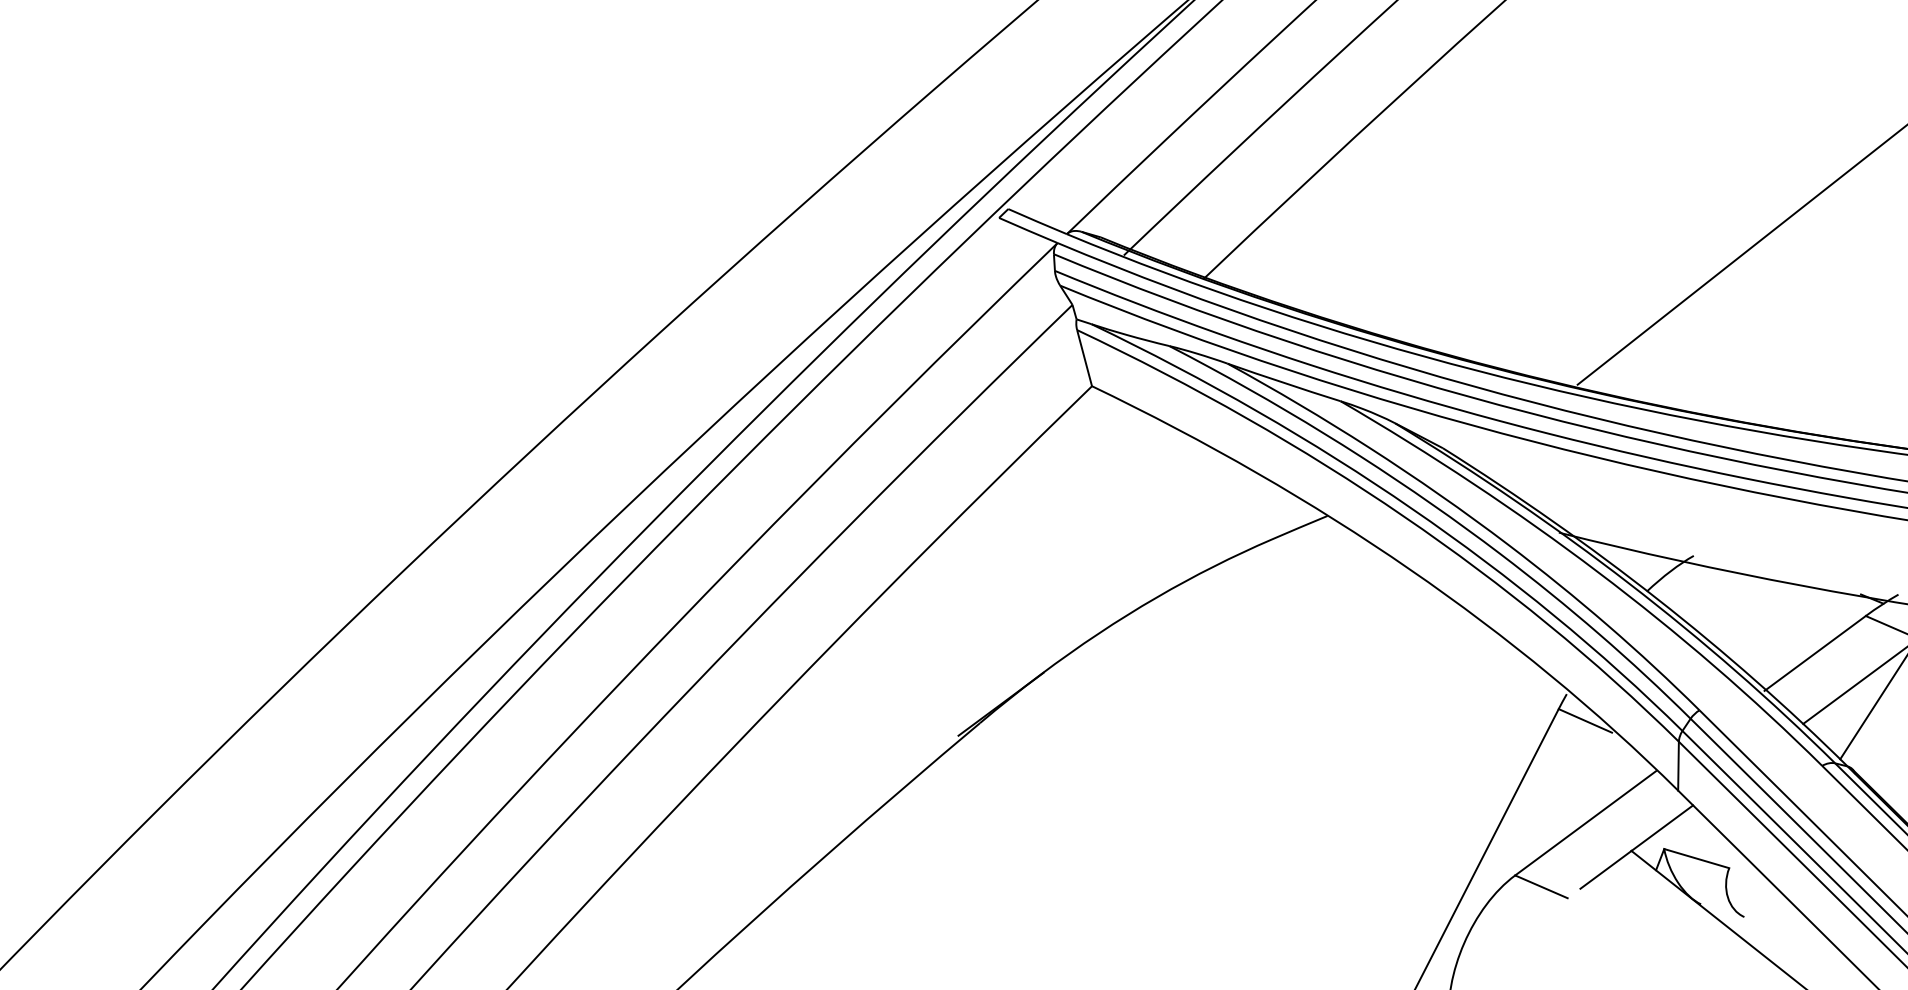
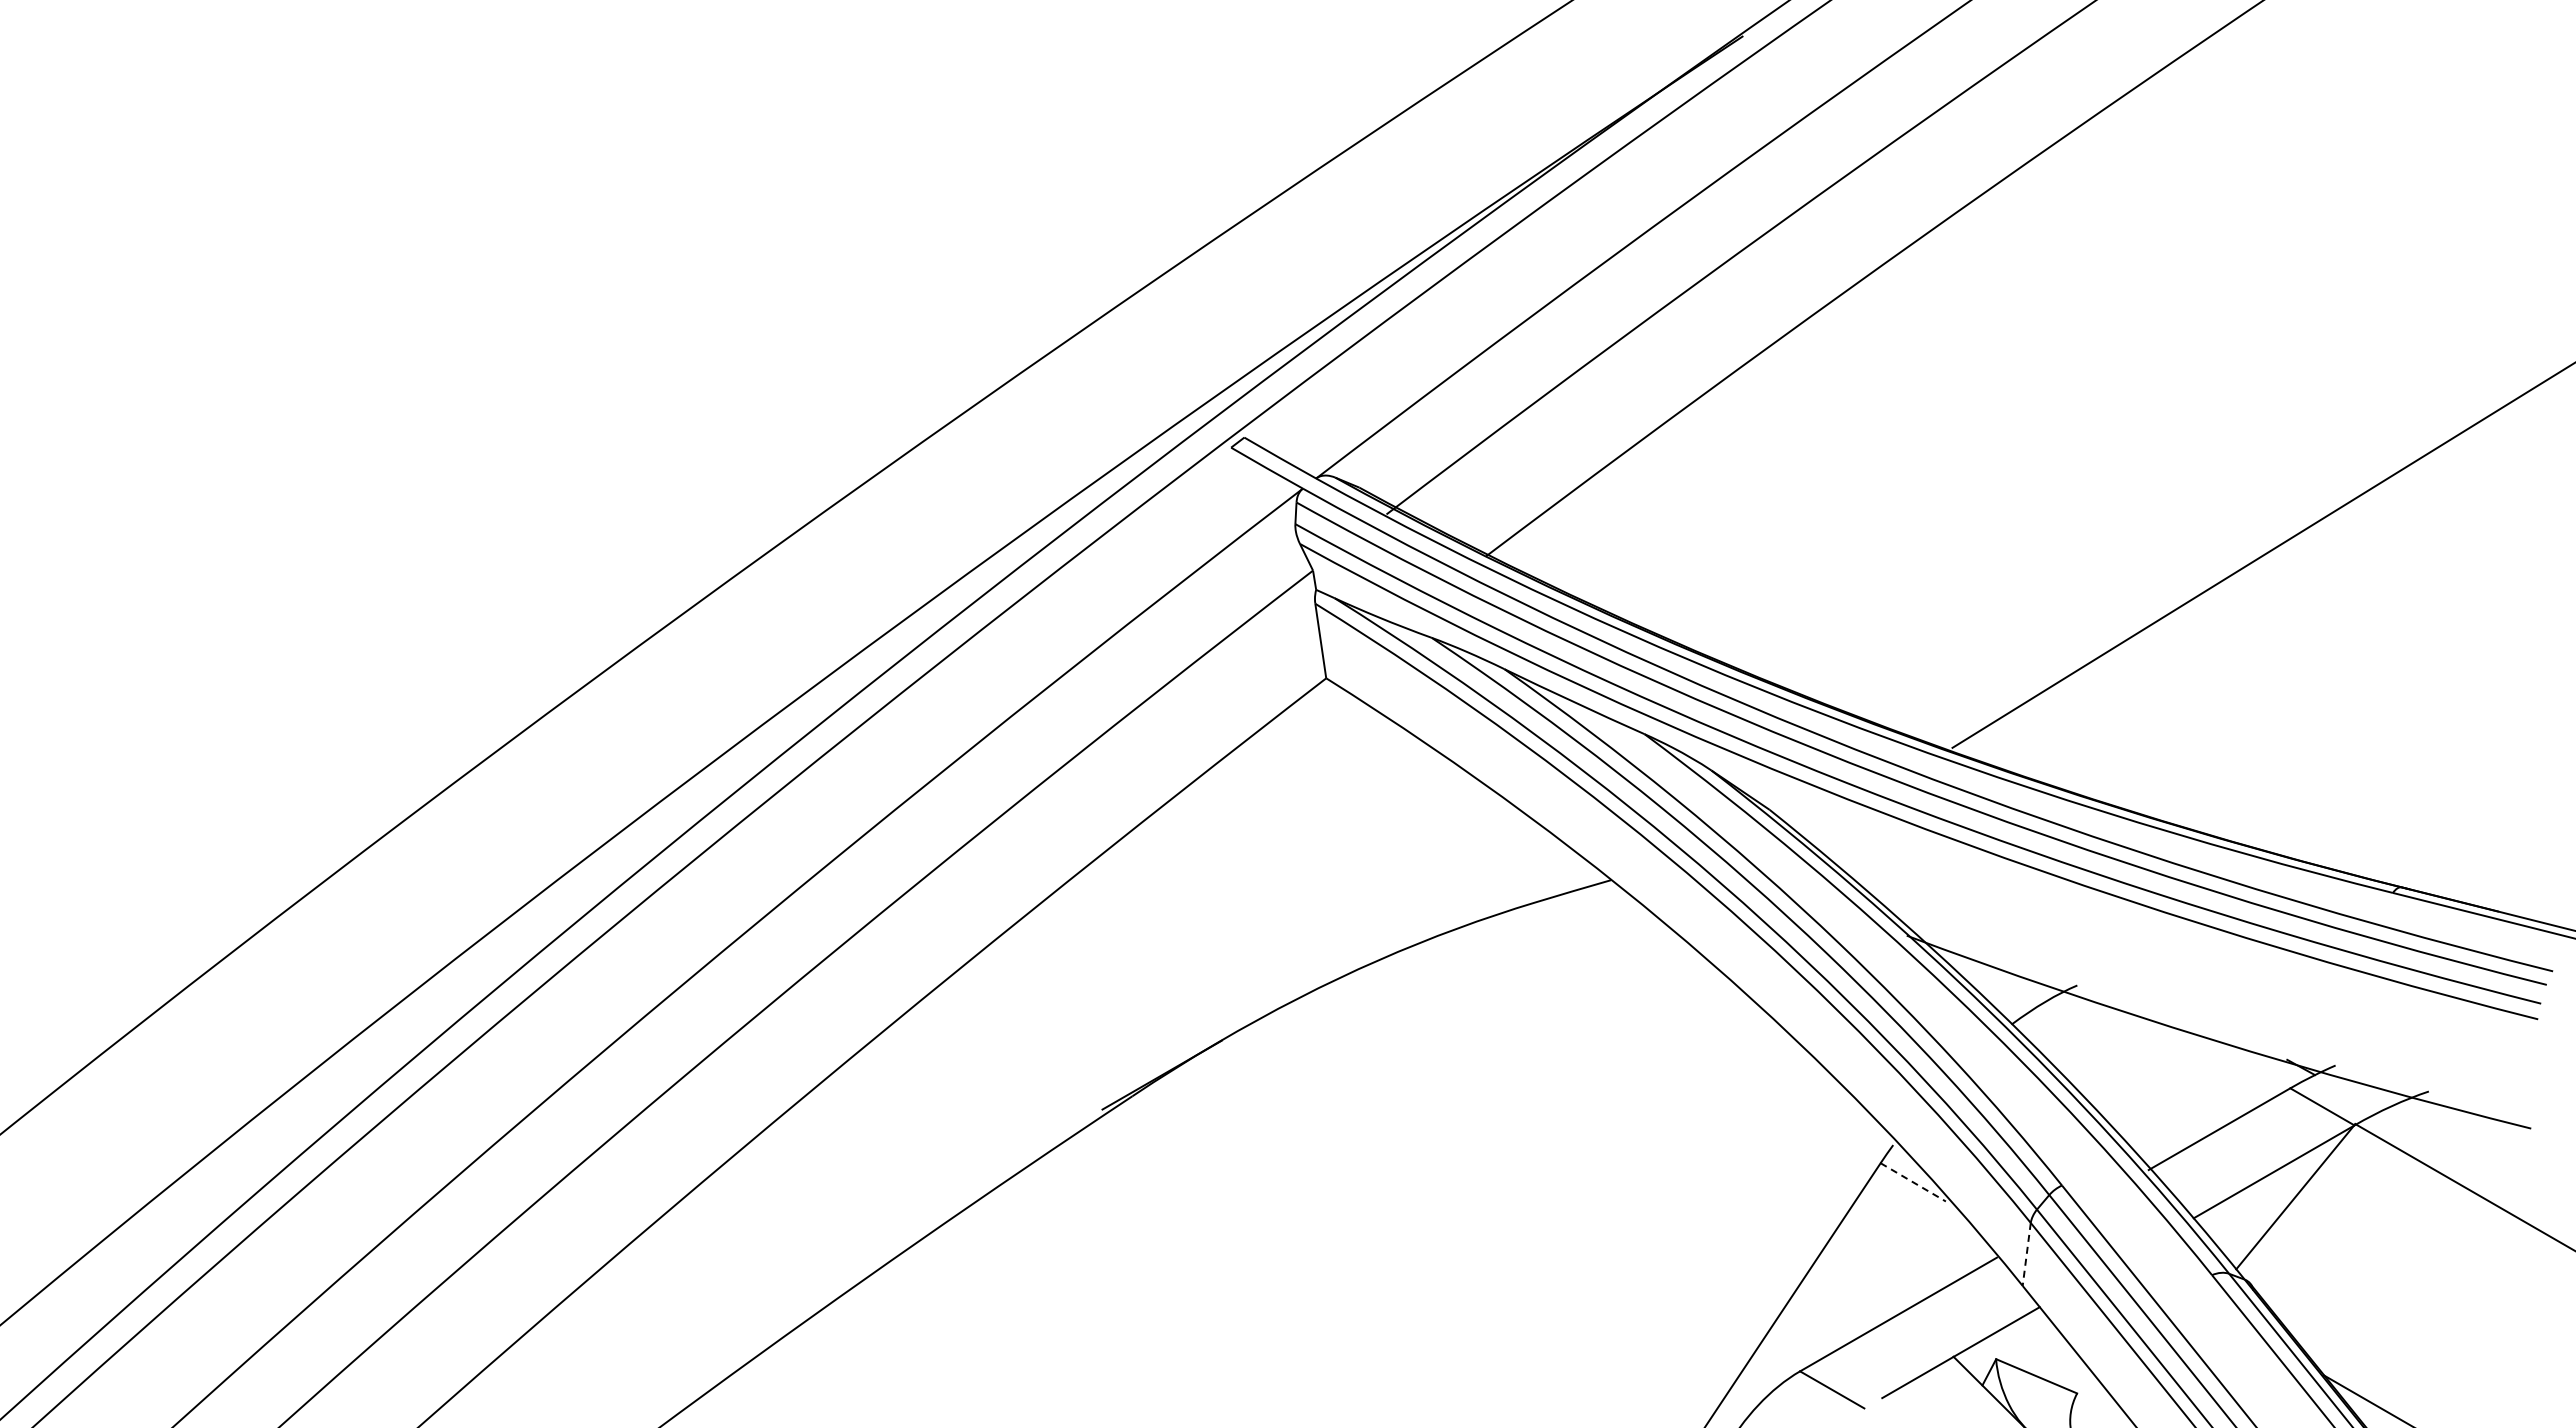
line: (1585, 720) -> (1913, 1182), solid -> dashed
line: (1678, 766) -> (2026, 1254), solid -> dashed

